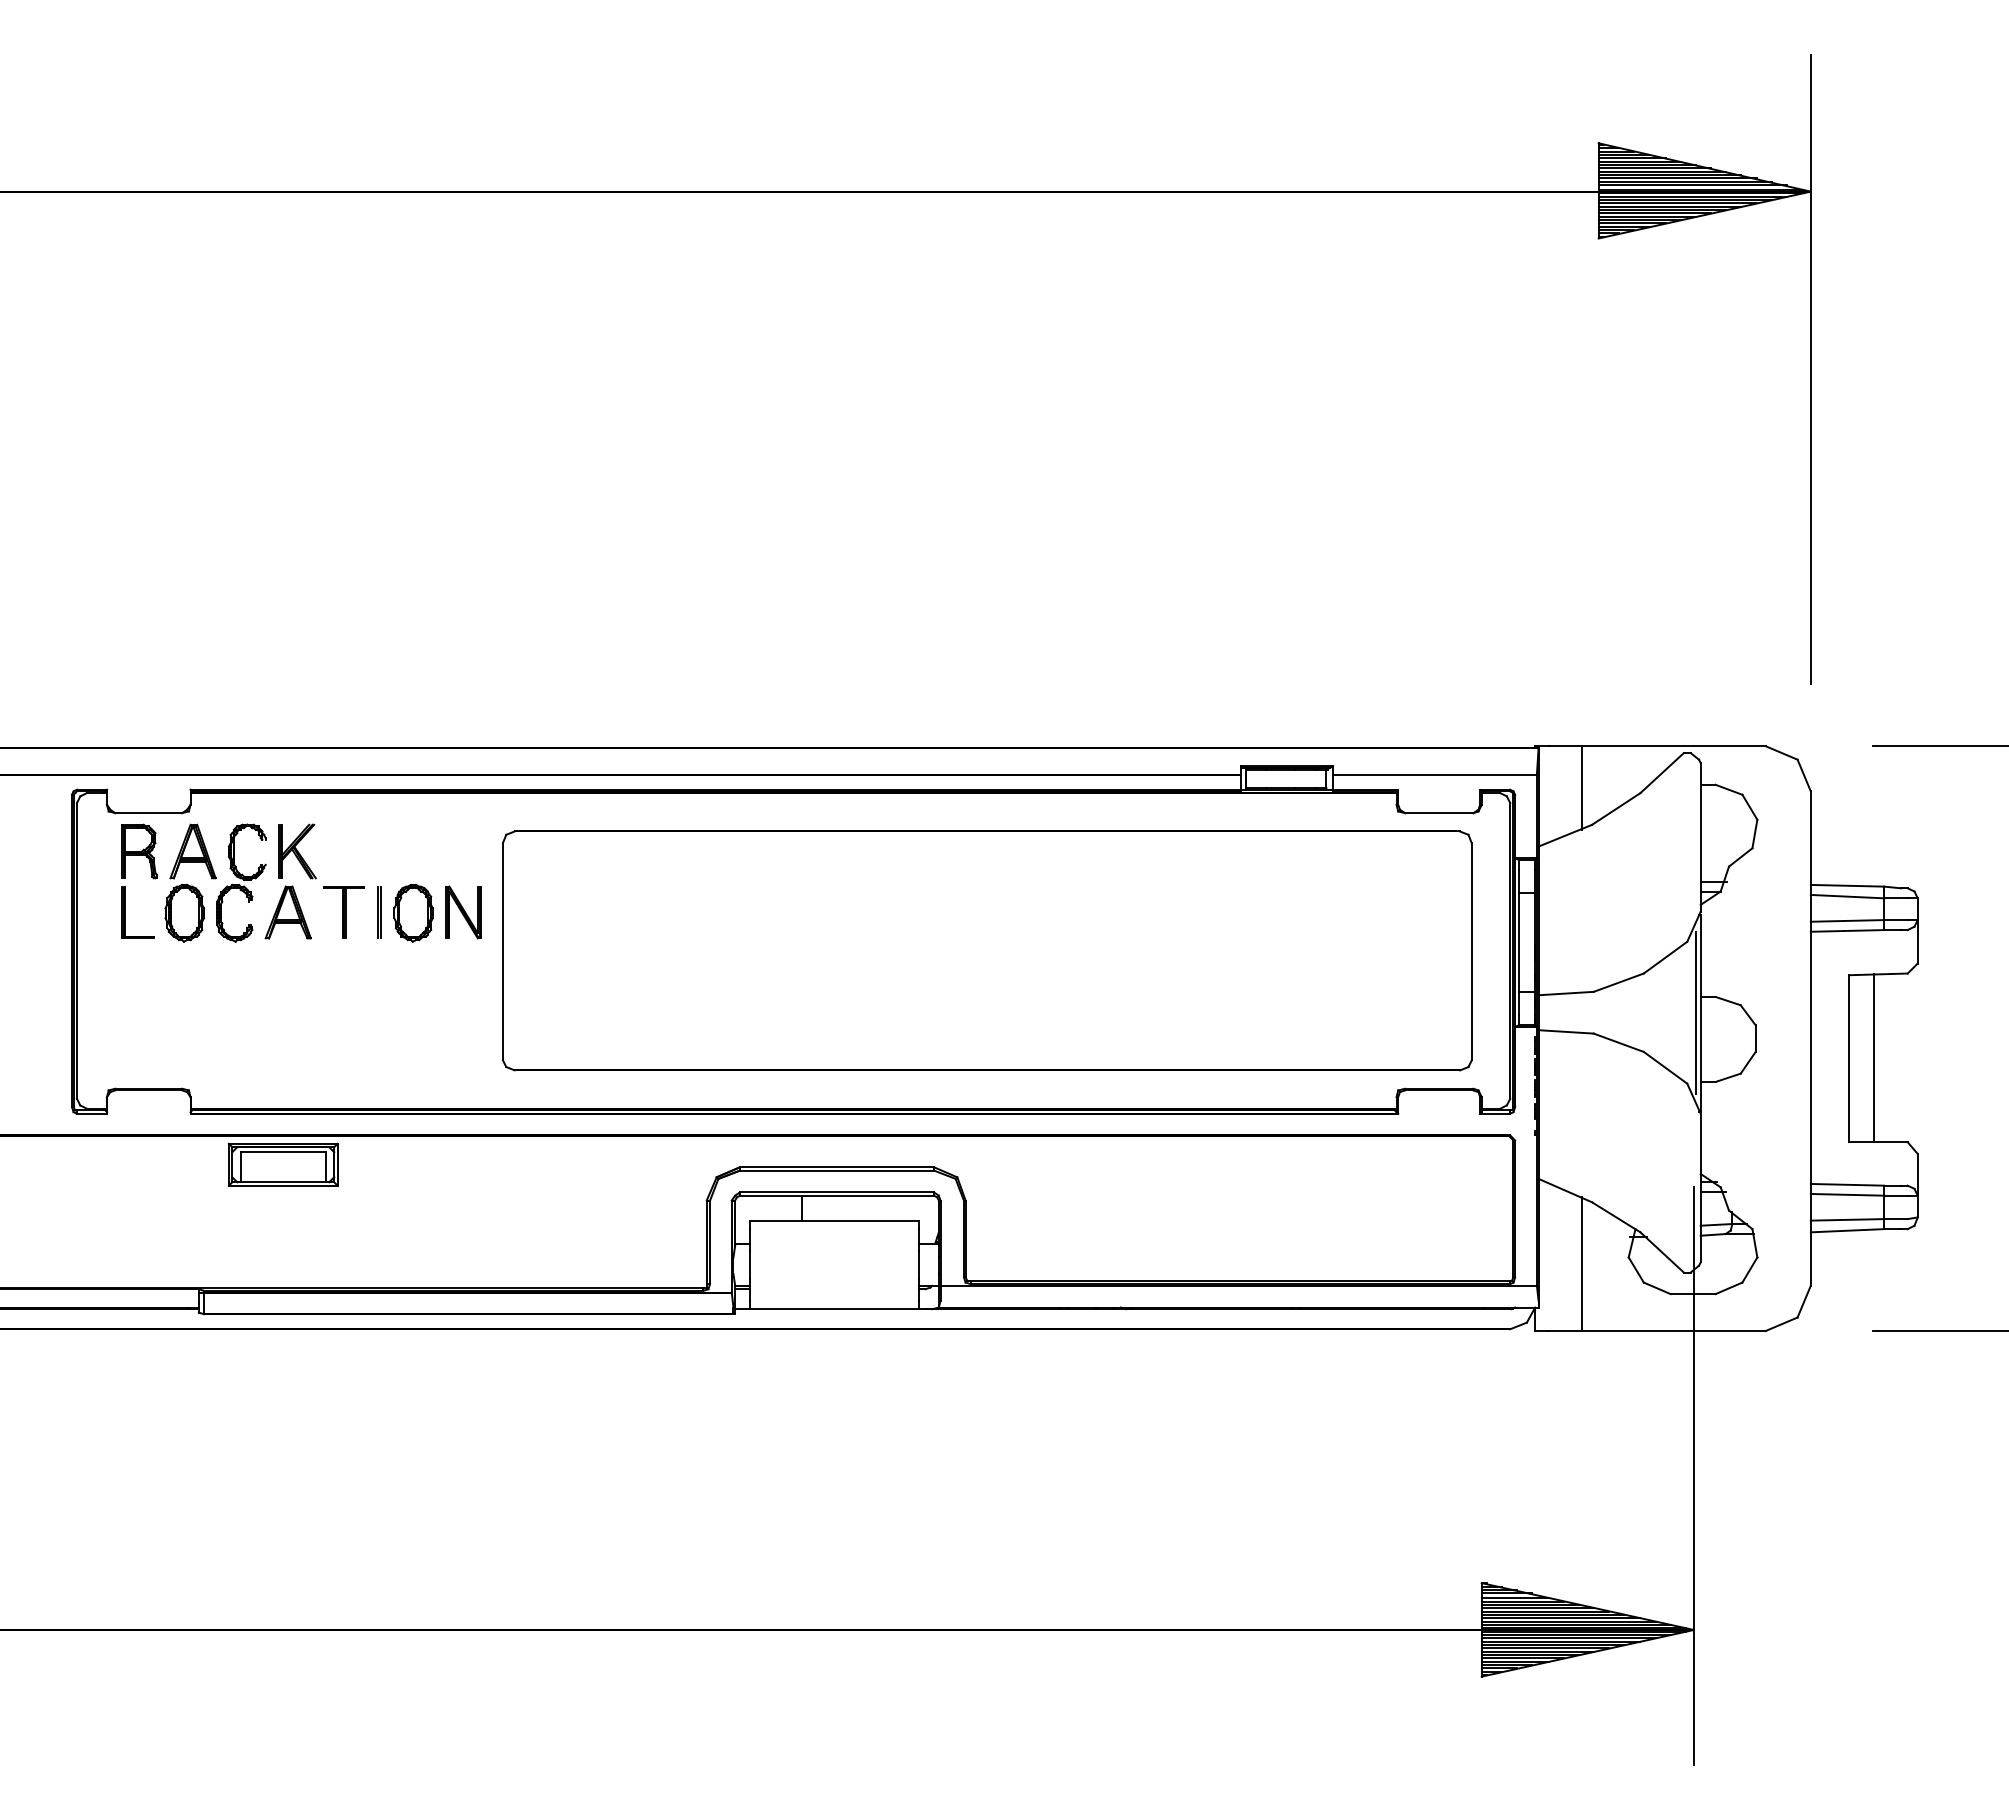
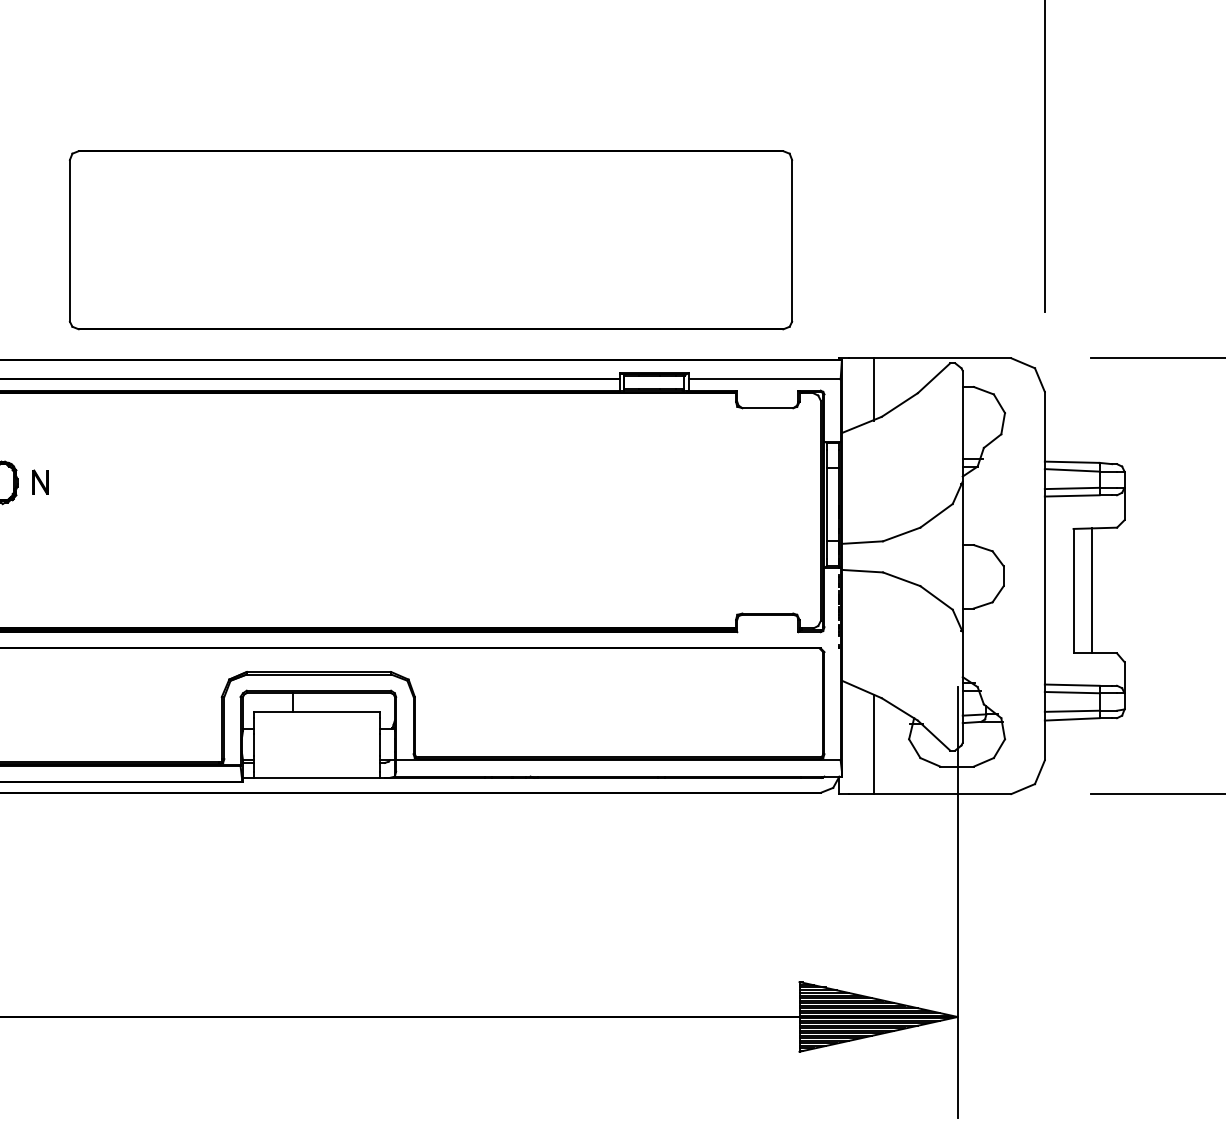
part: (463, 912) -> (40, 482), size x0.6
part: (986, 950) -> (430, 239), moved
line: (1695, 1012) -> (958, 556), removed

